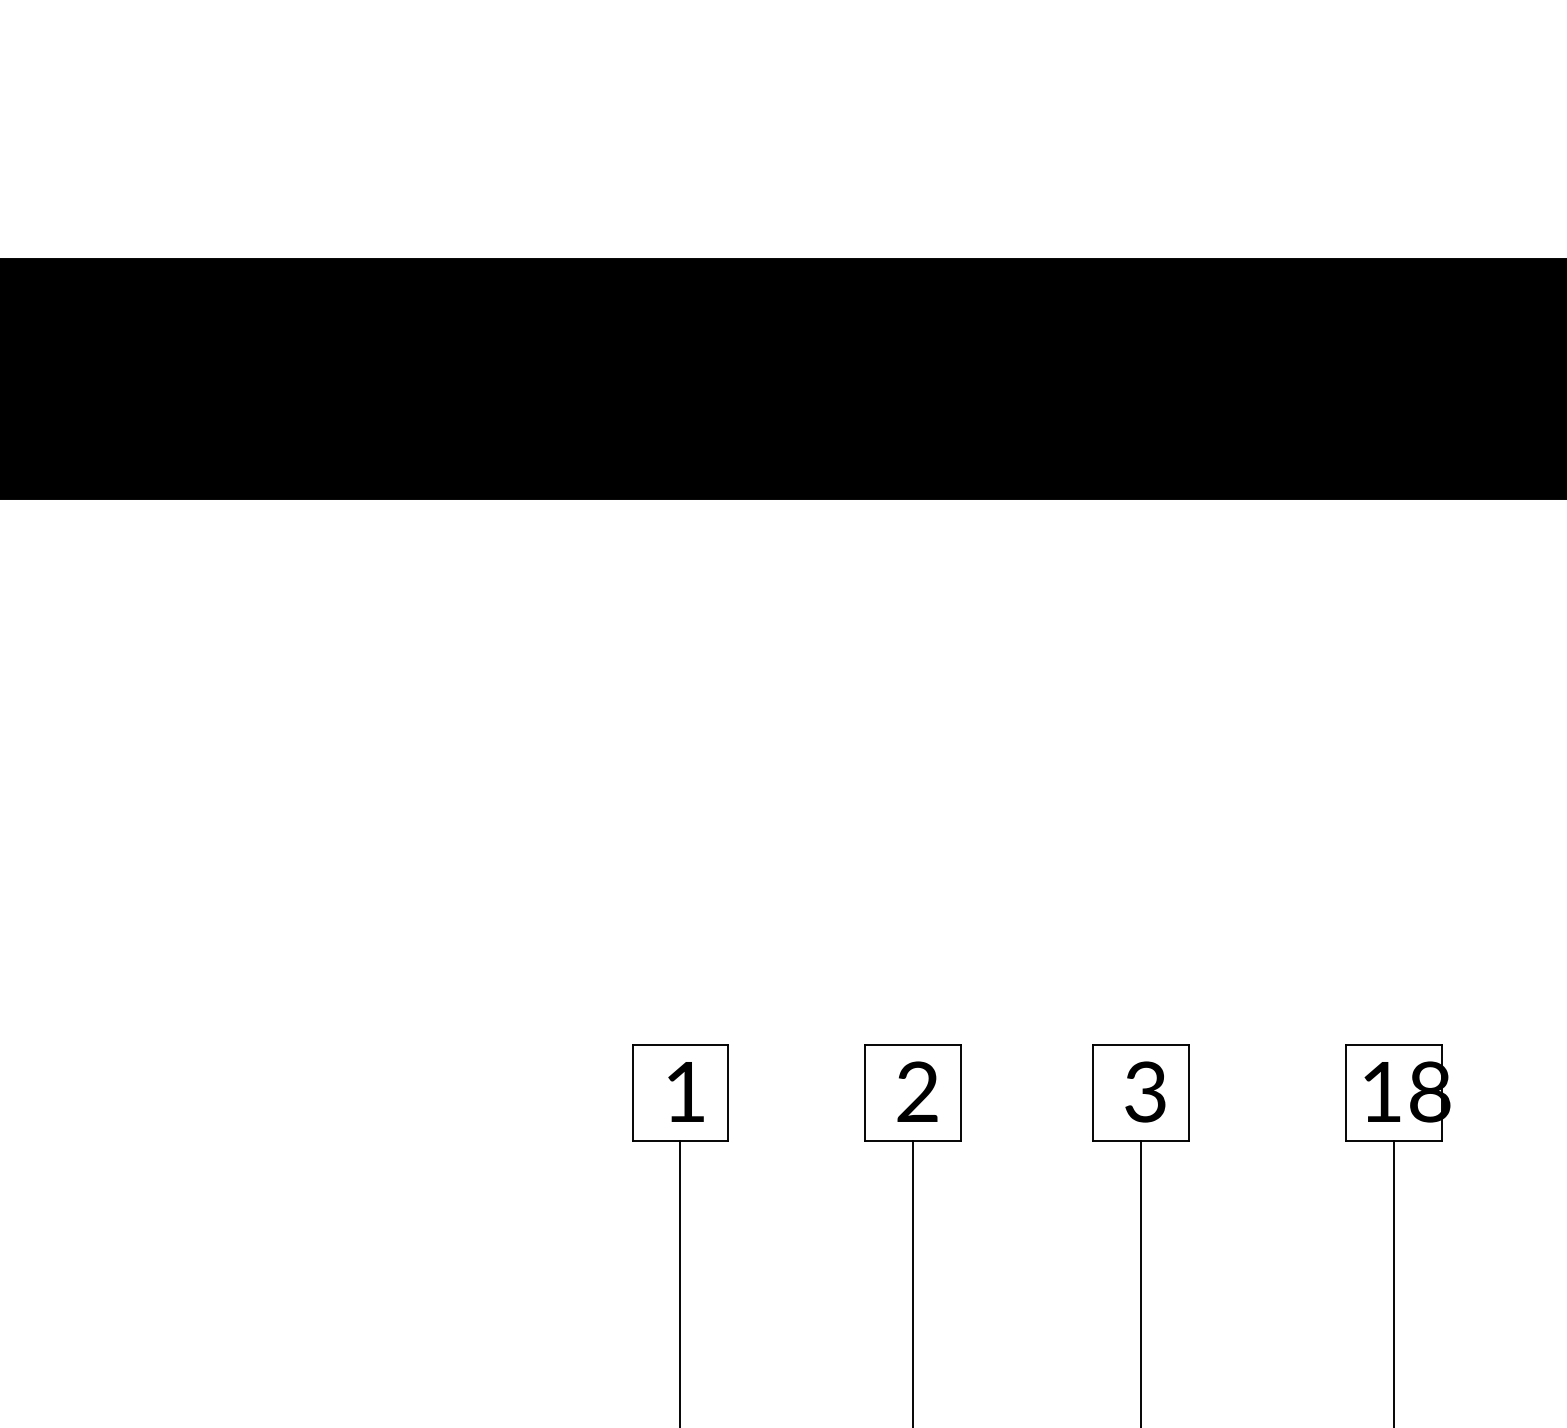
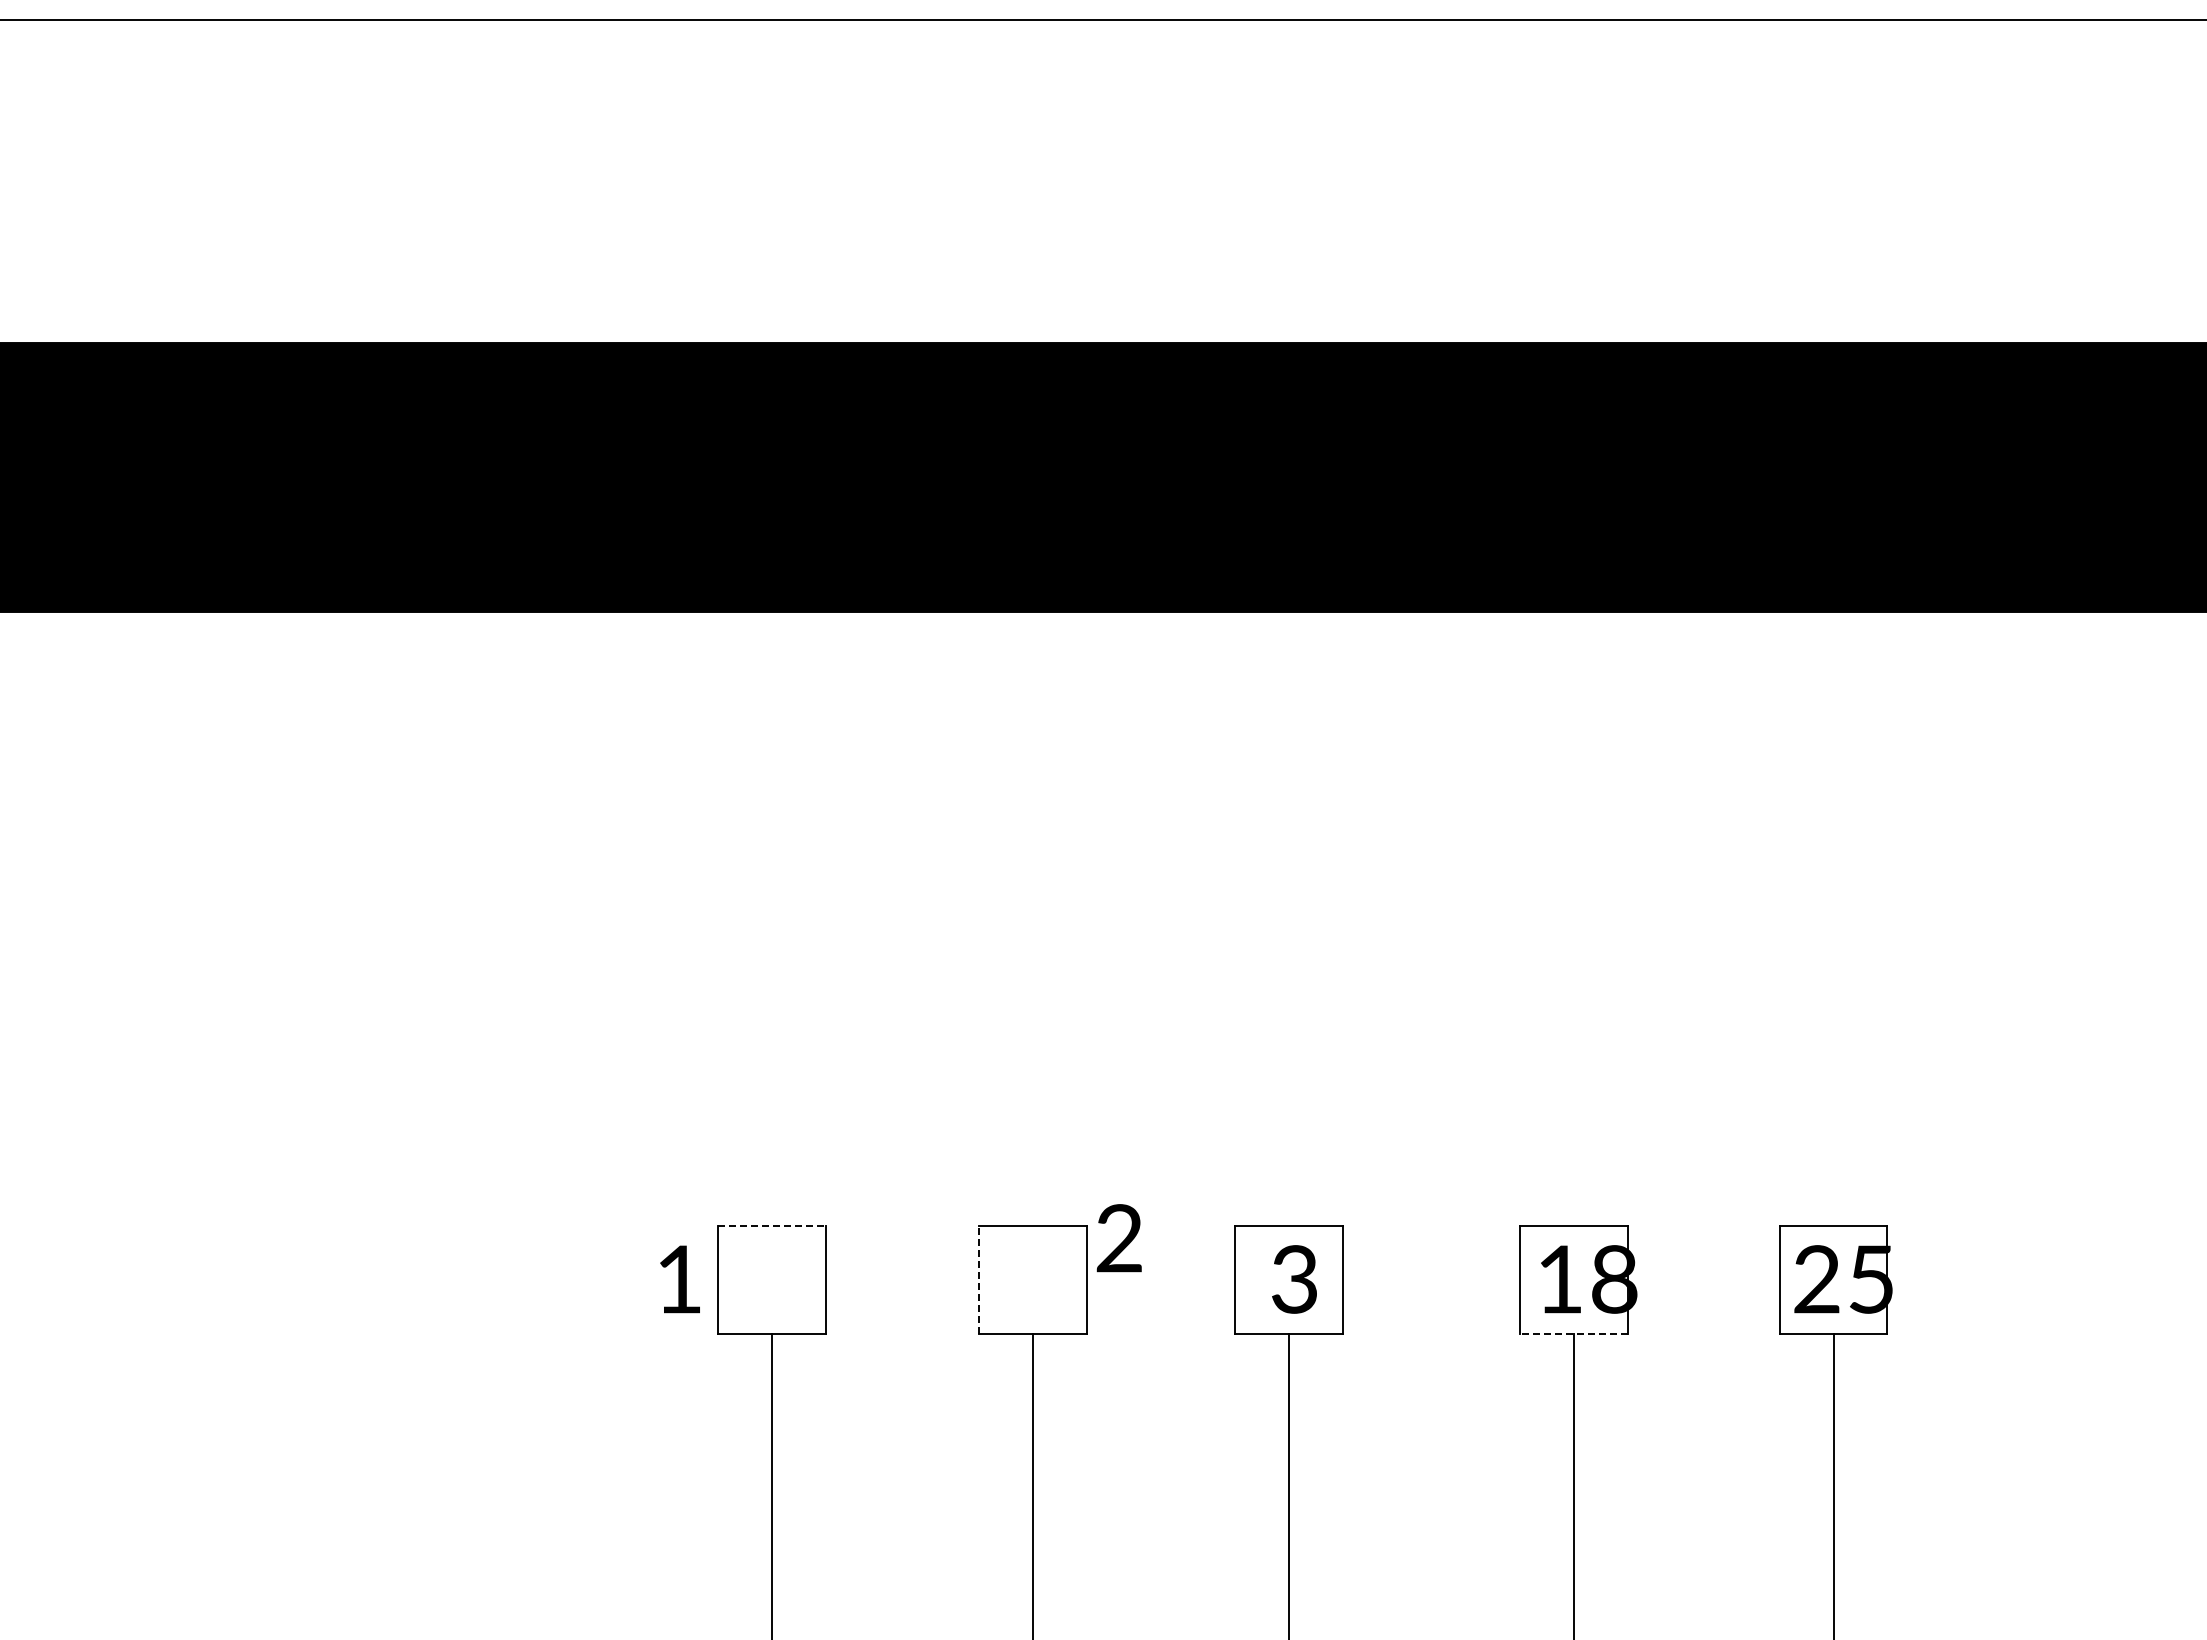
line: (680, 1044) -> (771, 1226), solid -> dashed
text: (685, 1092) -> (679, 1279), moved
line: (865, 1092) -> (979, 1280), solid -> dashed
text: (916, 1092) -> (1118, 1238), moved
line: (1393, 1140) -> (1573, 1334), solid -> dashed

